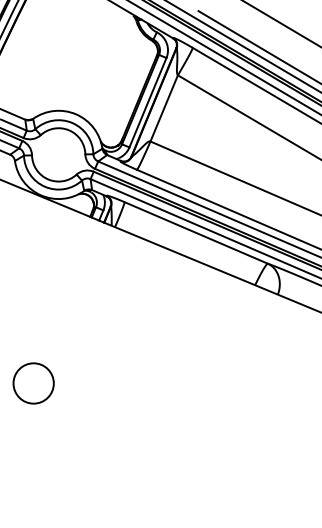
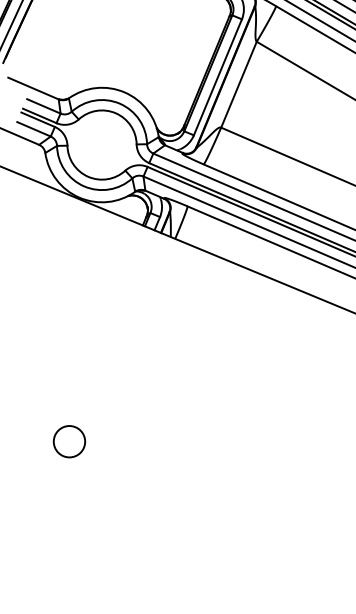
circle: (33, 383) -> (69, 441), size x0.6

